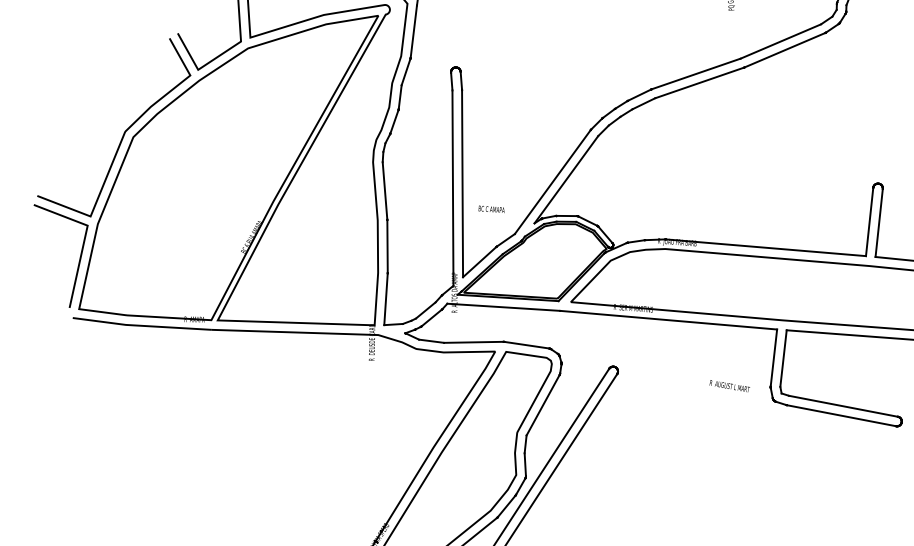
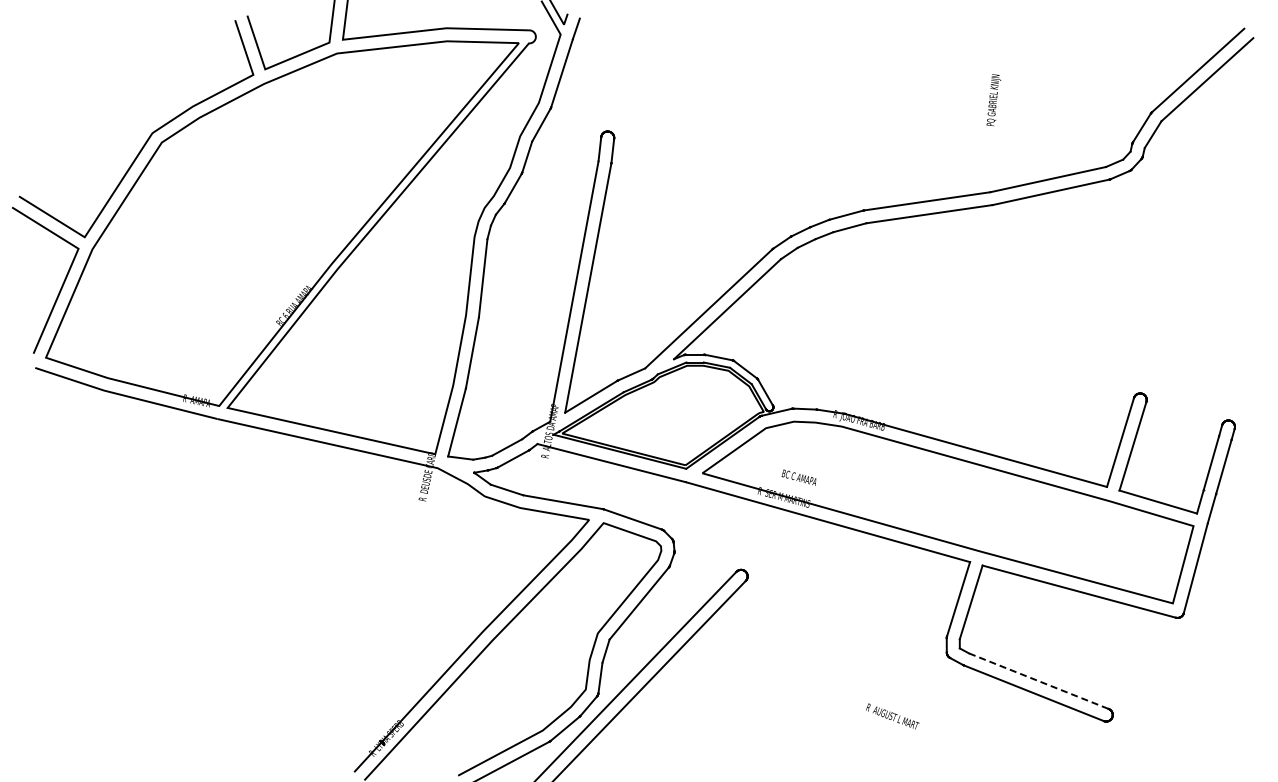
text: (490, 209) -> (798, 477), moved
text: (729, 386) -> (892, 716), moved
line: (843, 406) -> (1039, 681), solid -> dashed

